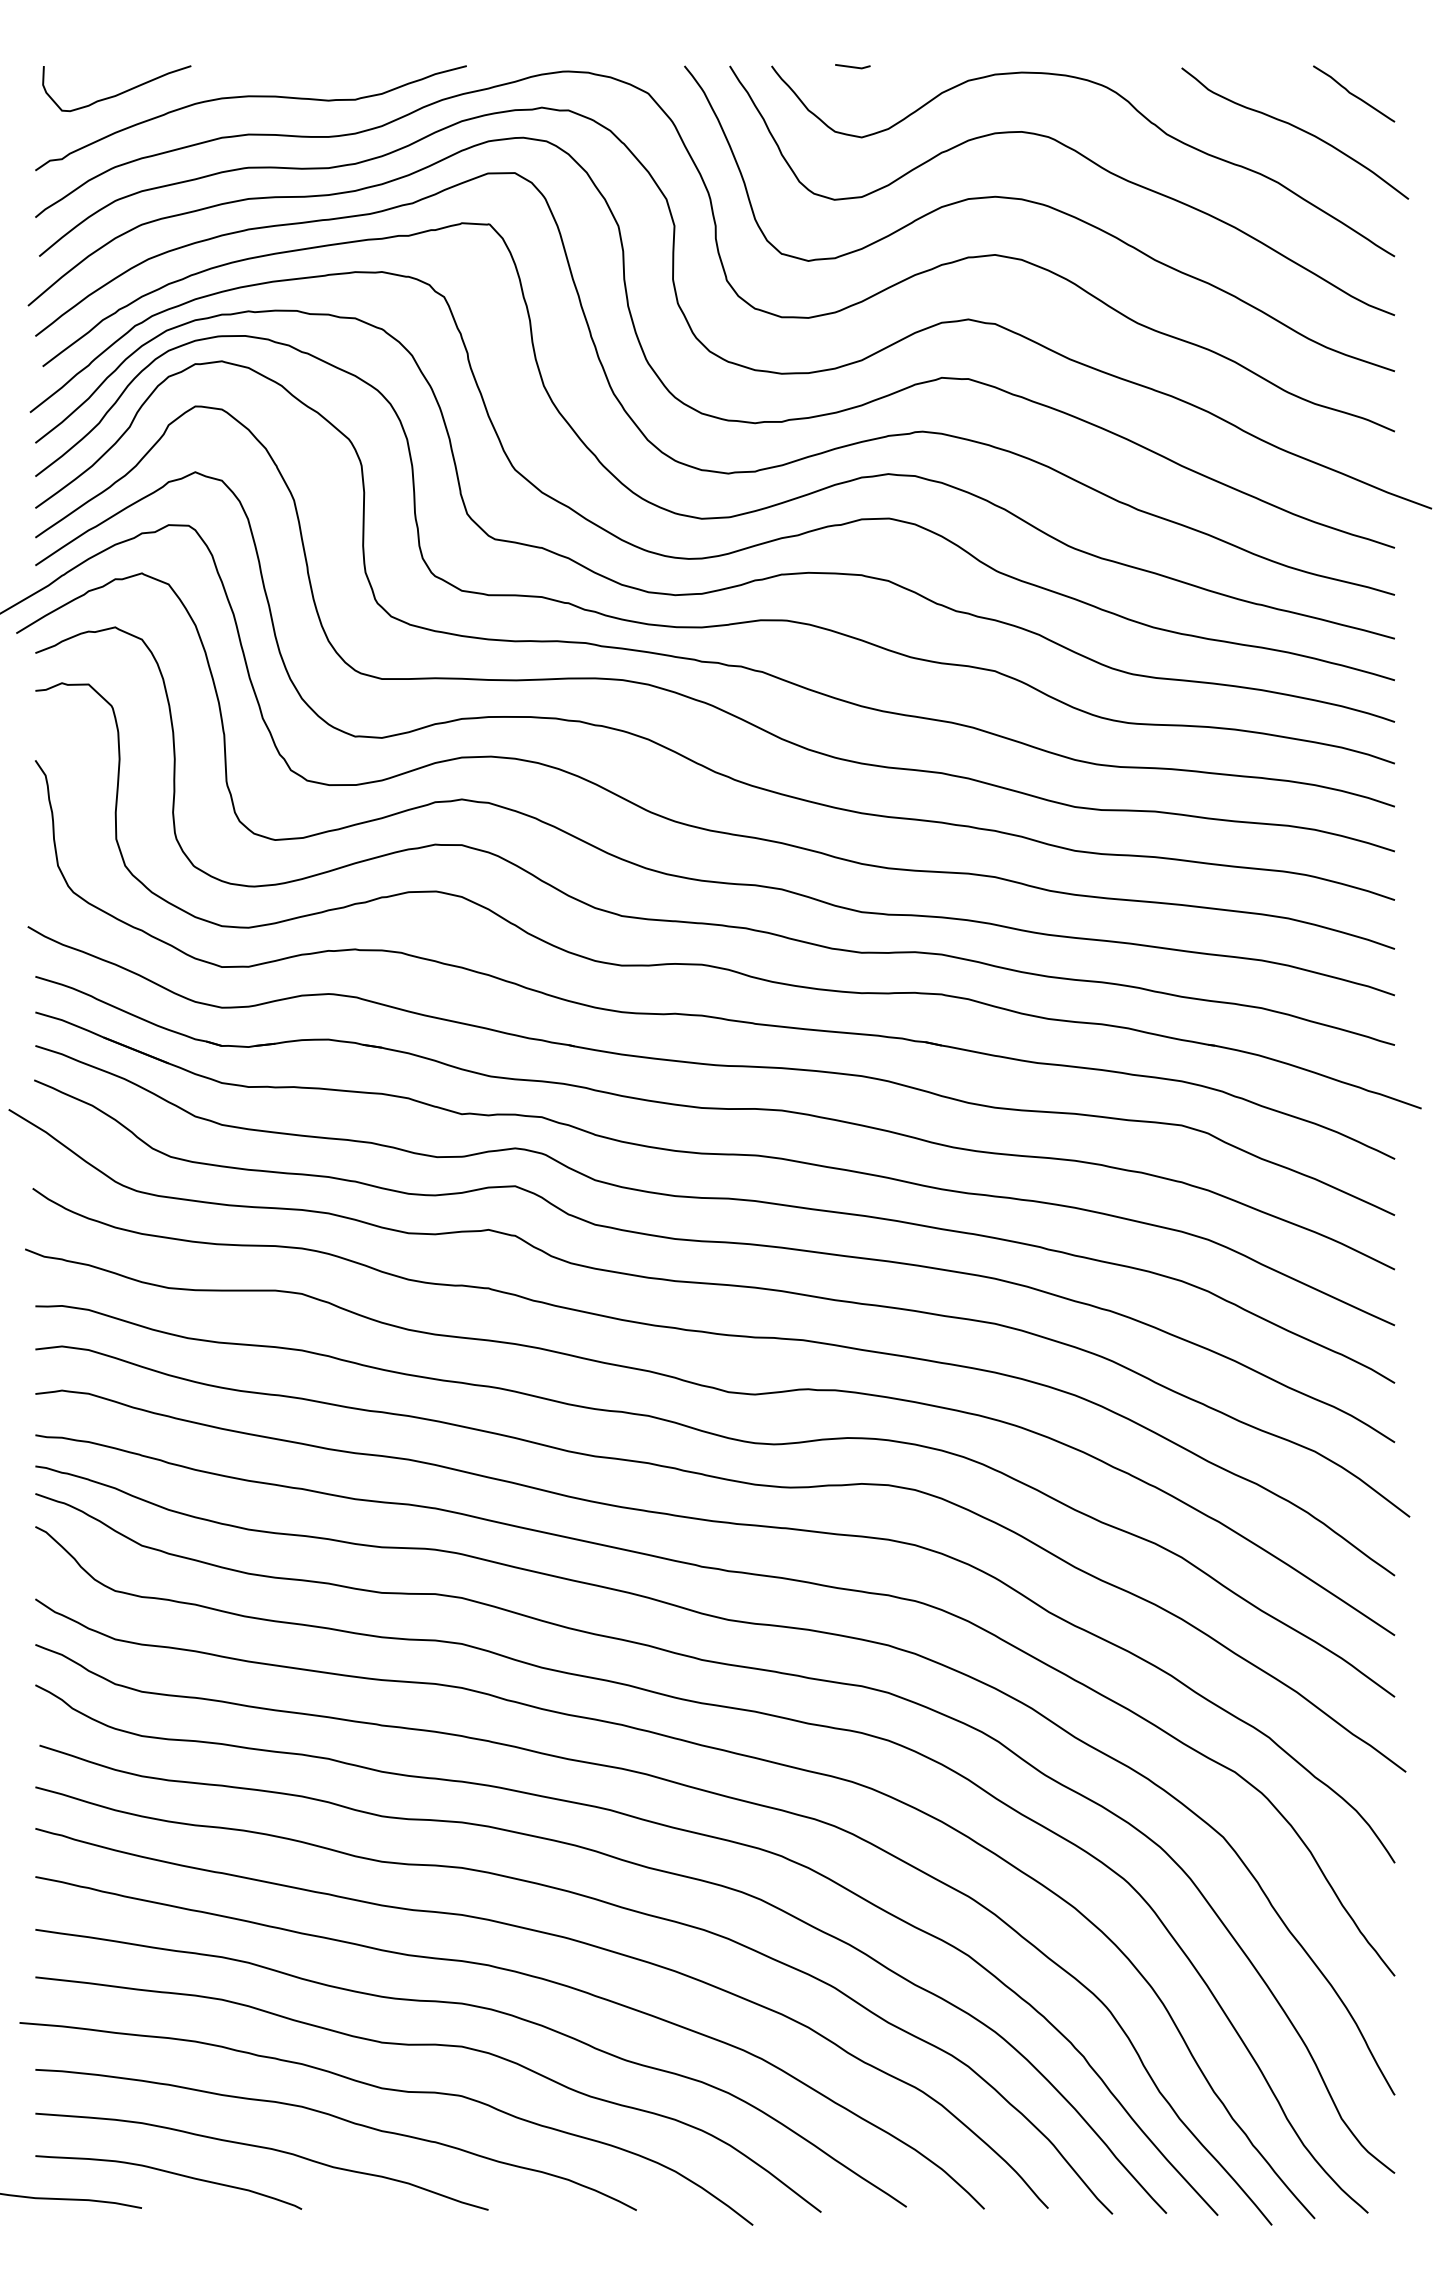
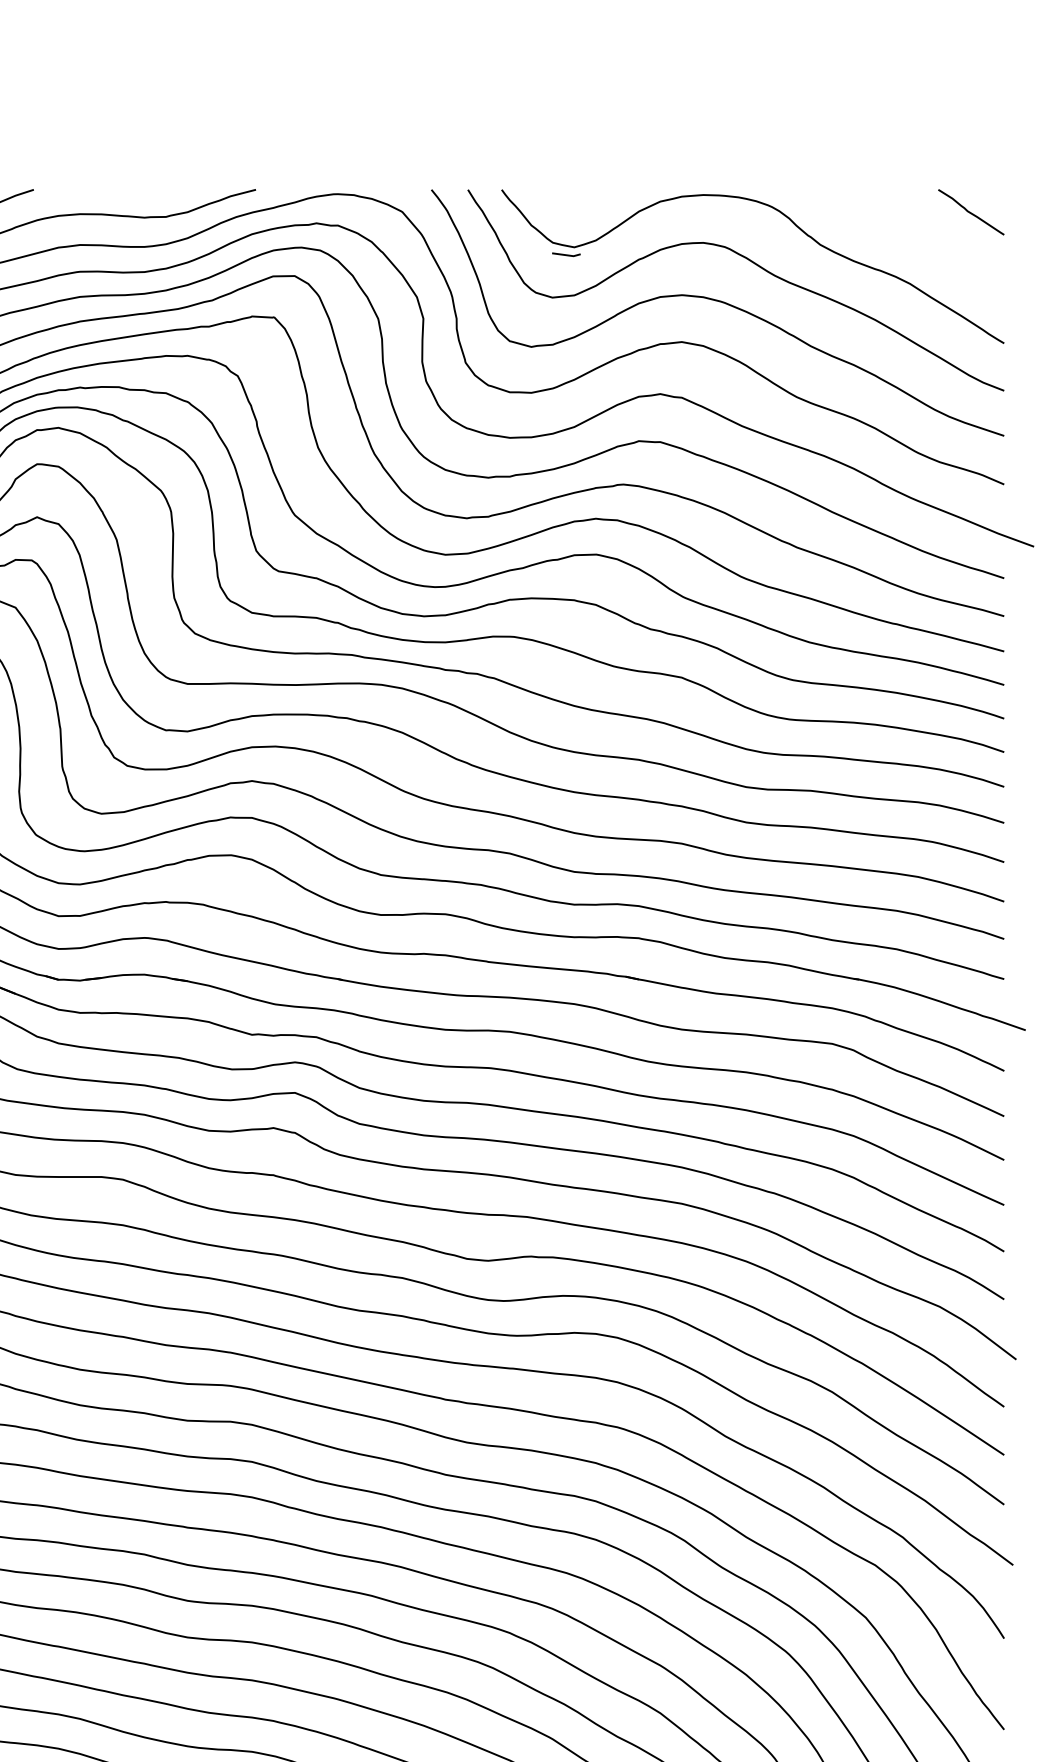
line: (852, 66) -> (566, 254), moved
curve: (1298, 129) -> (926, 240), removed

